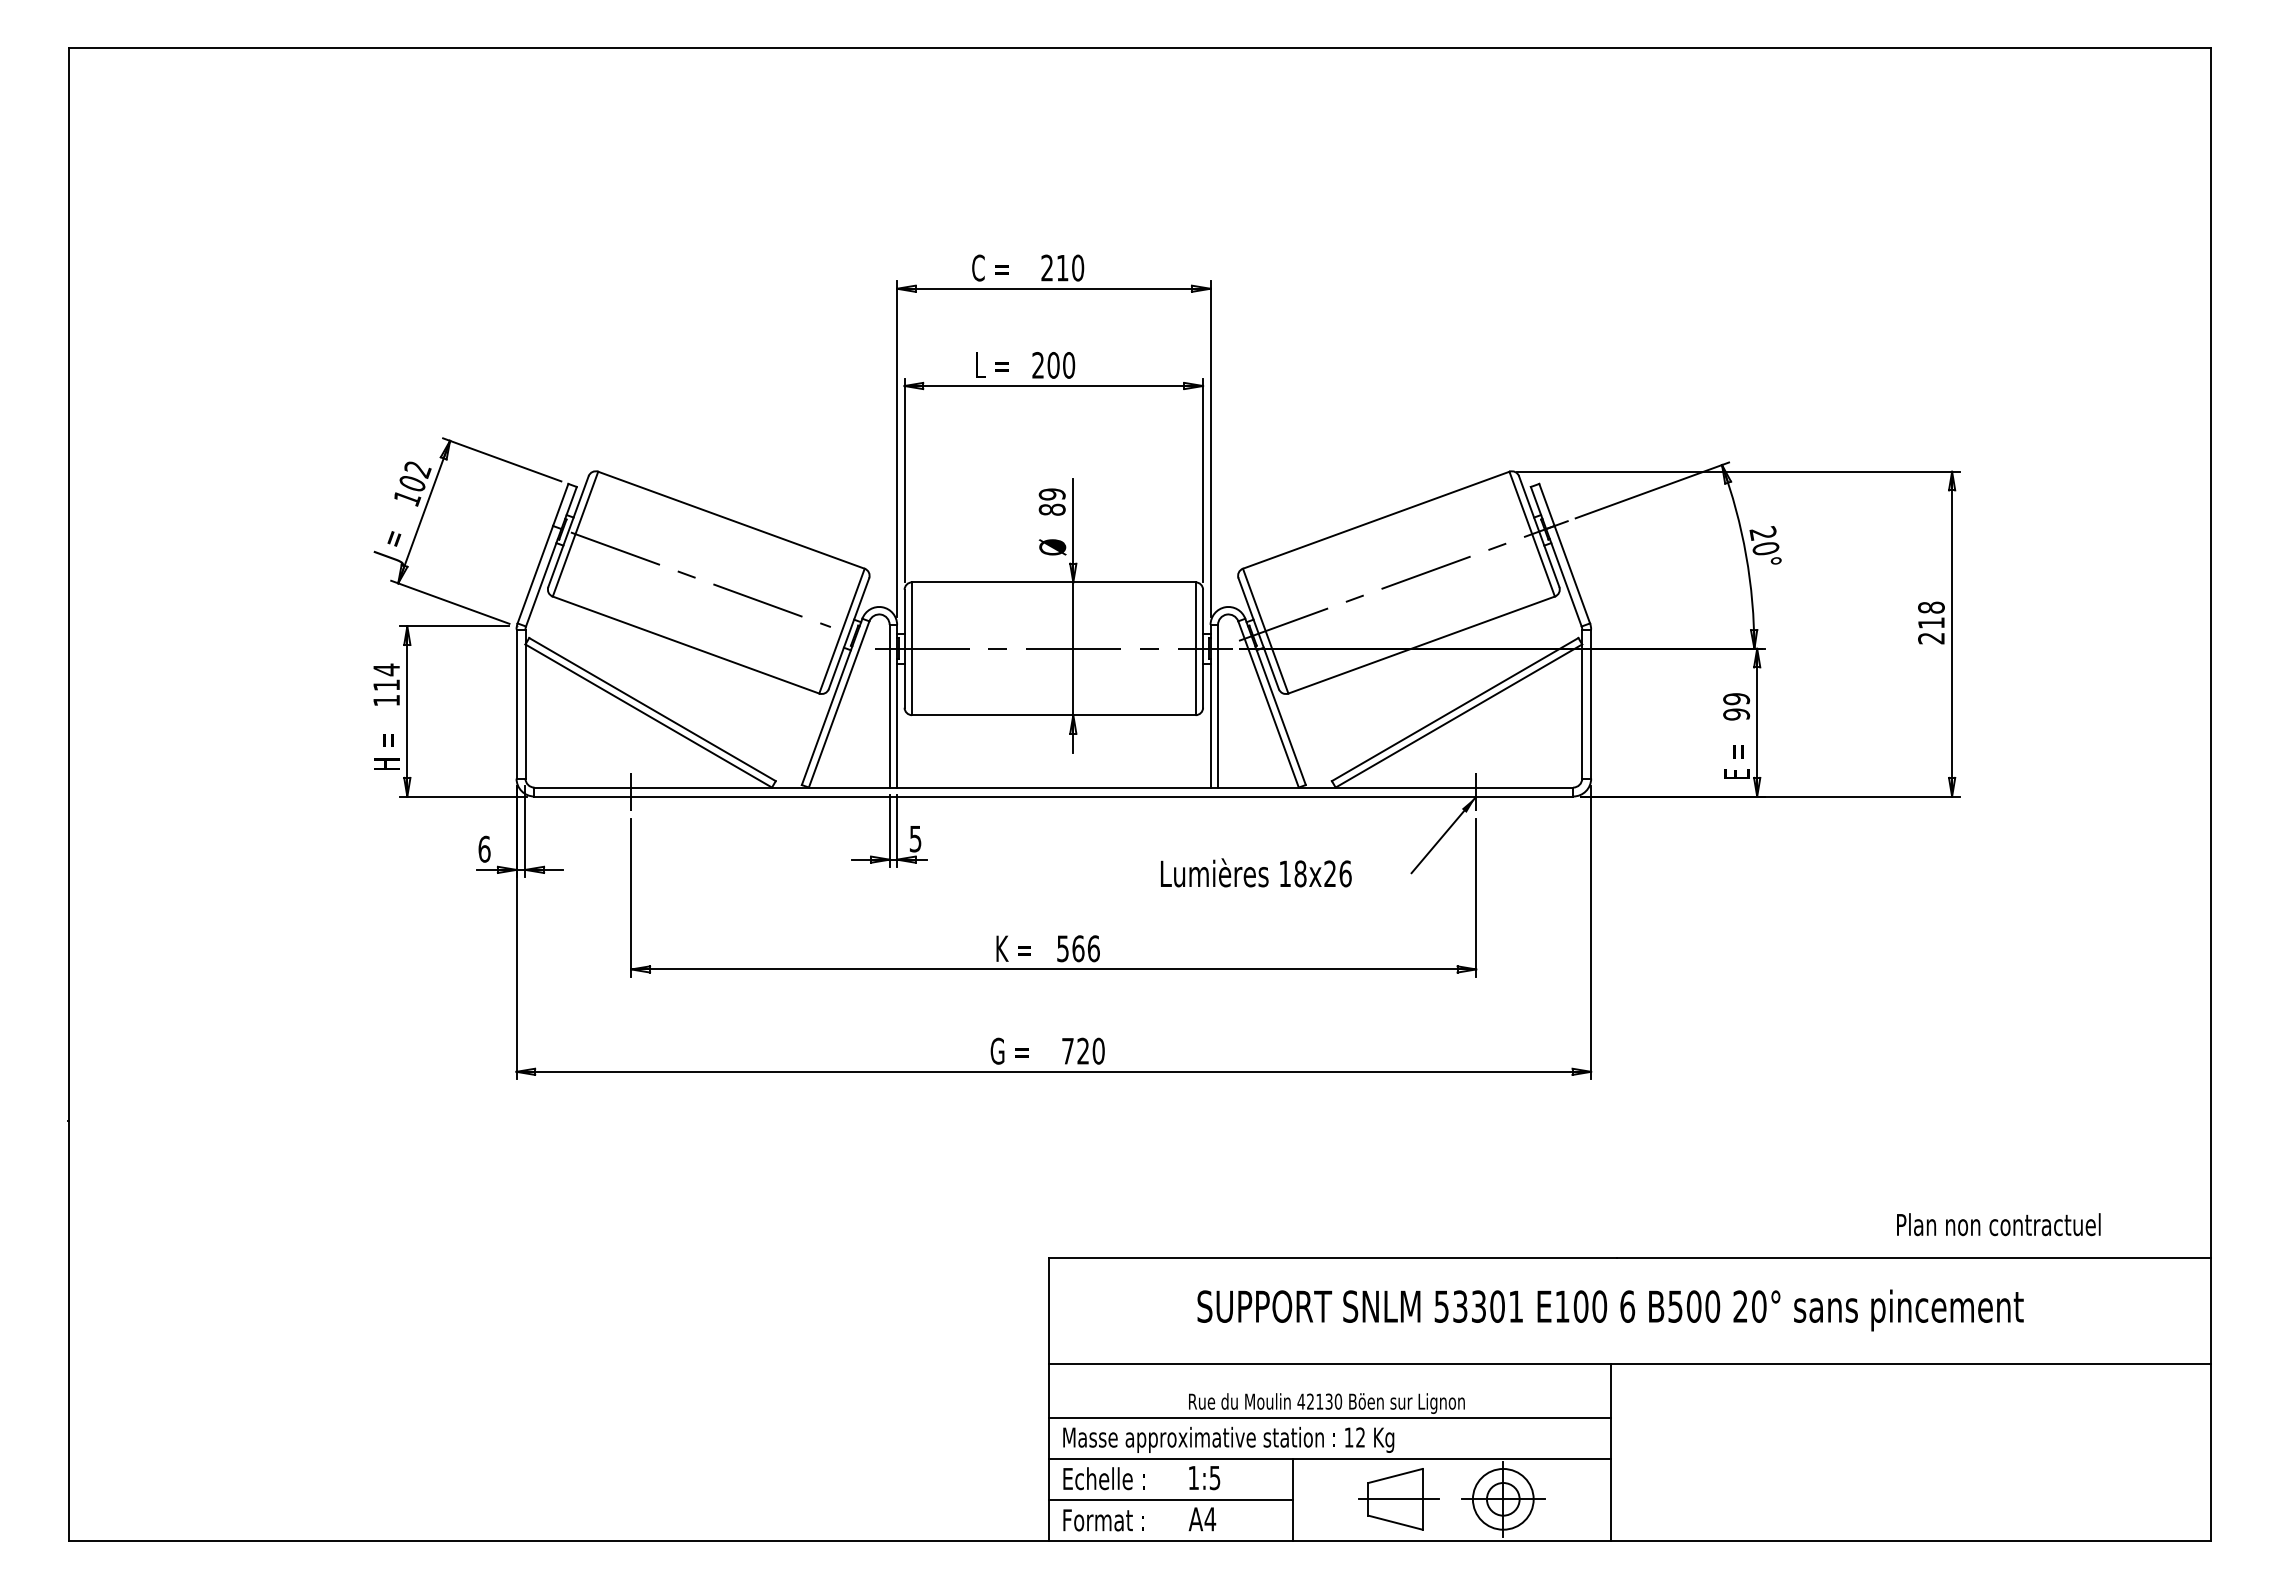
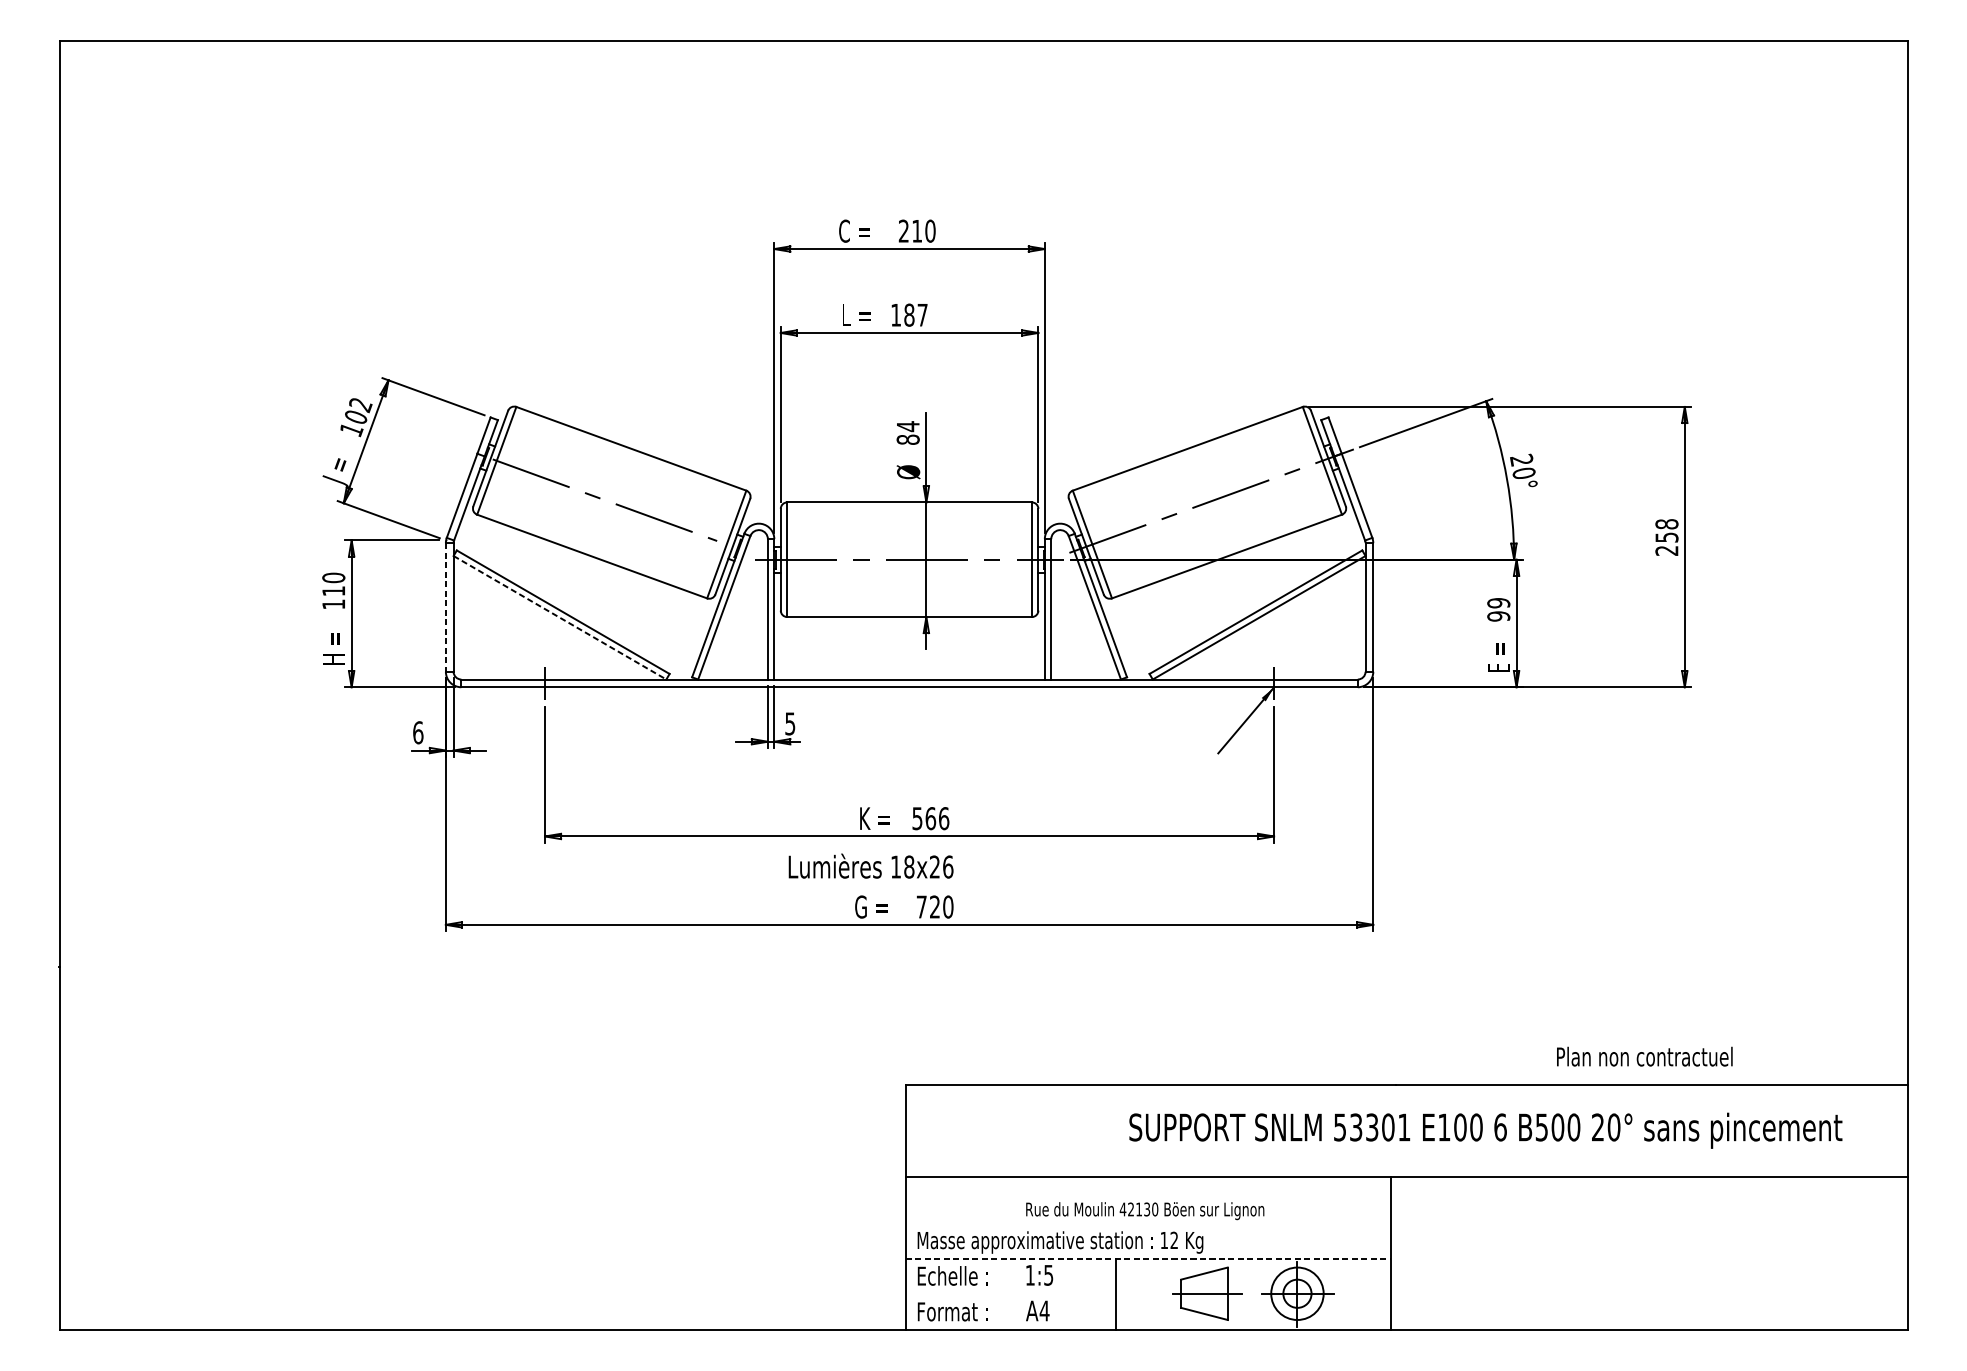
text: (1053, 365) -> (909, 315), 200 -> 187
text: (1051, 494) -> (907, 426), 89 -> 84
text: (1931, 622) -> (1666, 537), 218 -> 258
text: (386, 669) -> (333, 577), 114 -> 110
line: (516, 704) -> (445, 607), solid -> dashed
line: (648, 716) -> (559, 618), solid -> dashed
text: (1256, 872) -> (871, 865), moved
text: (1998, 1224) -> (1644, 1056), moved
text: (1610, 1310) -> (1485, 1130), moved
line: (1330, 1418) -> (1148, 1224), removed
line: (1330, 1459) -> (1148, 1259), solid -> dashed
line: (1170, 1500) -> (1010, 1294), removed

